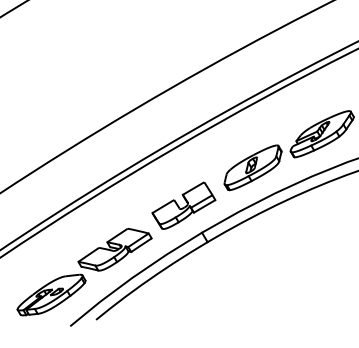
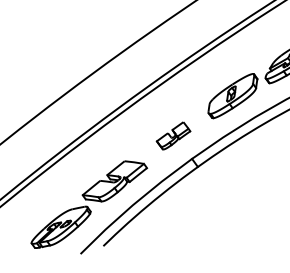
part: (183, 205) -> (173, 135), size x0.6

